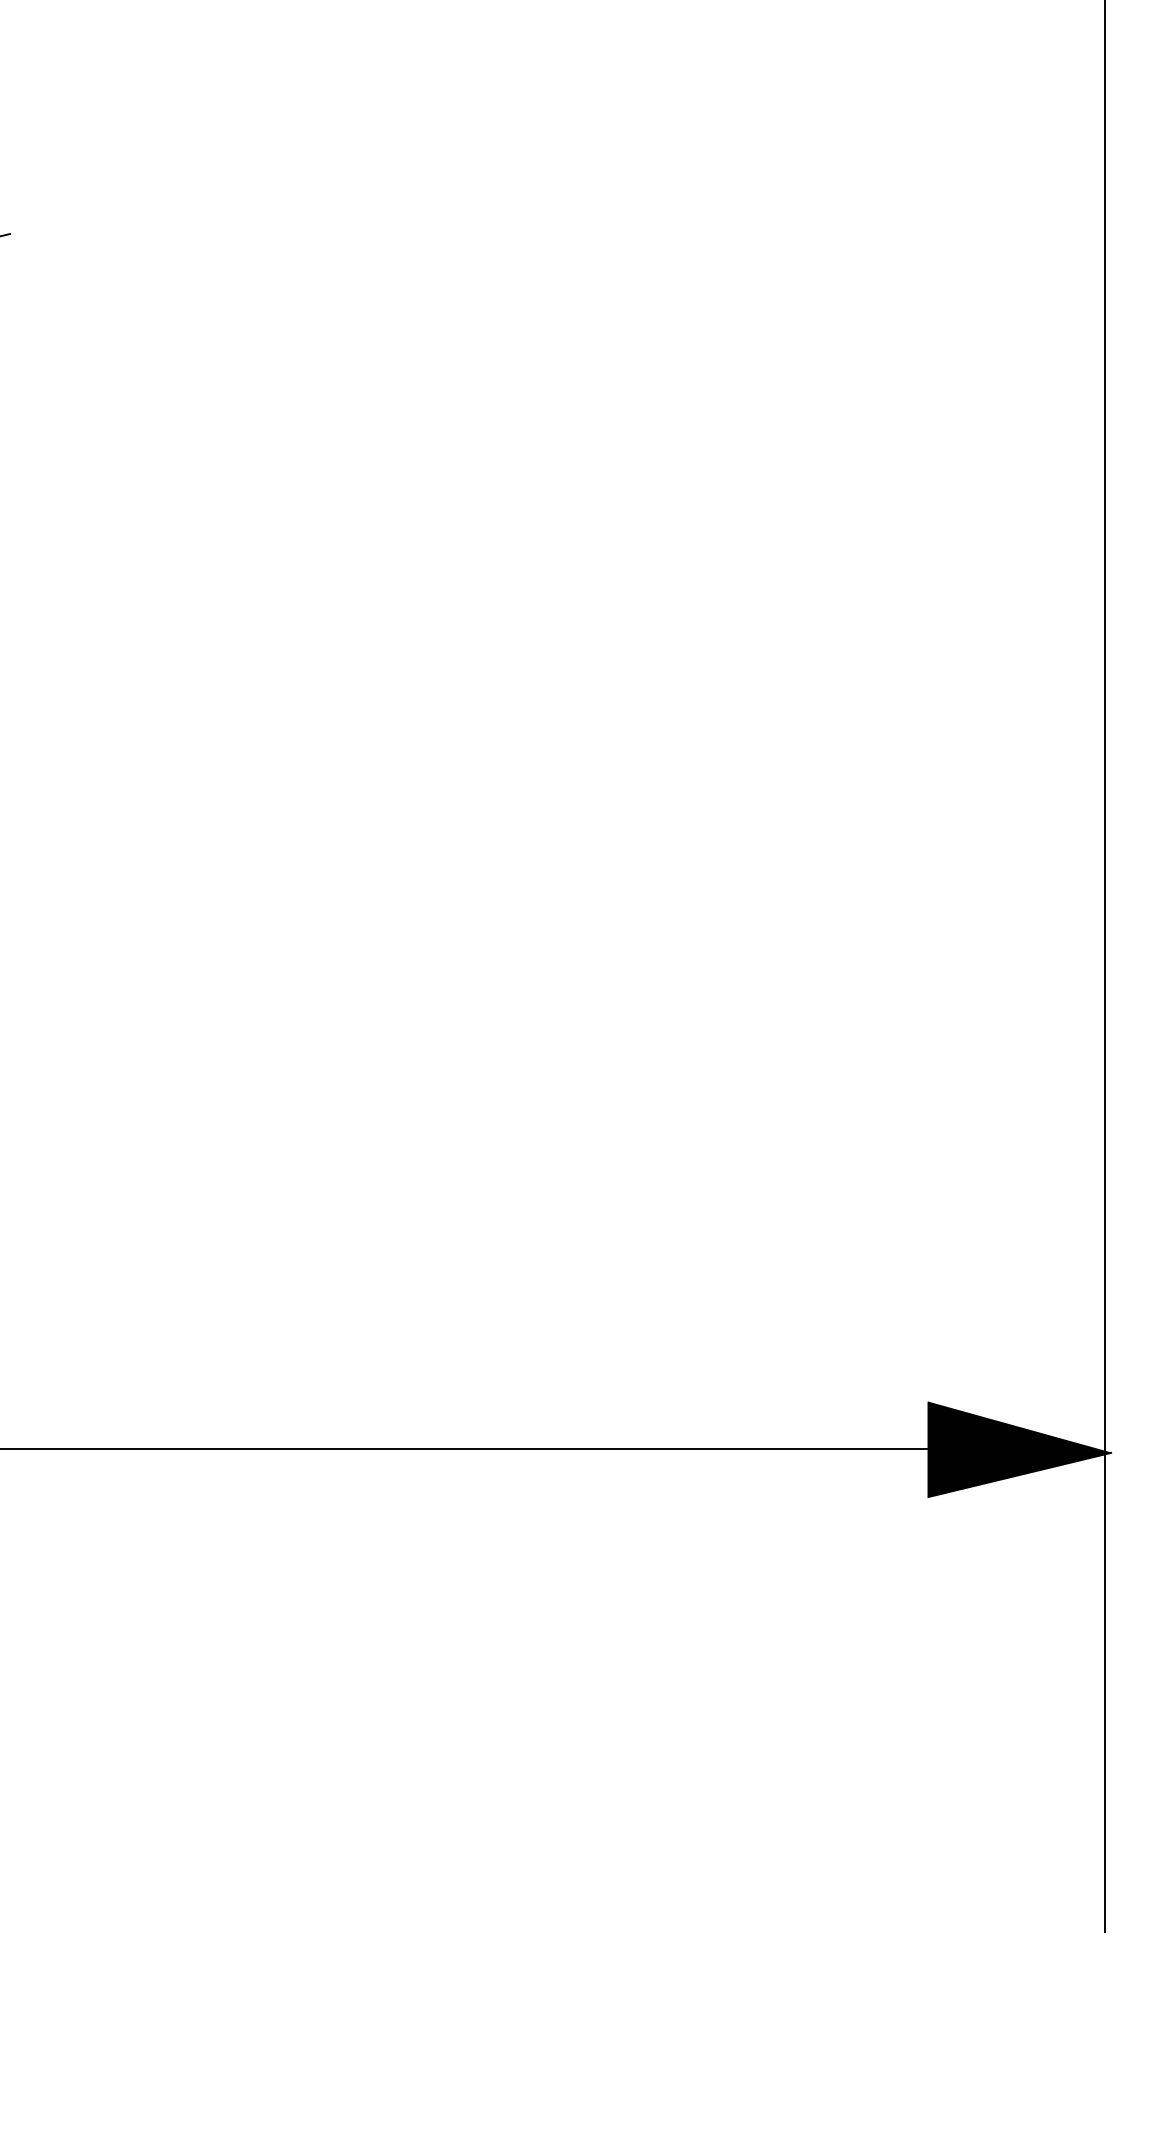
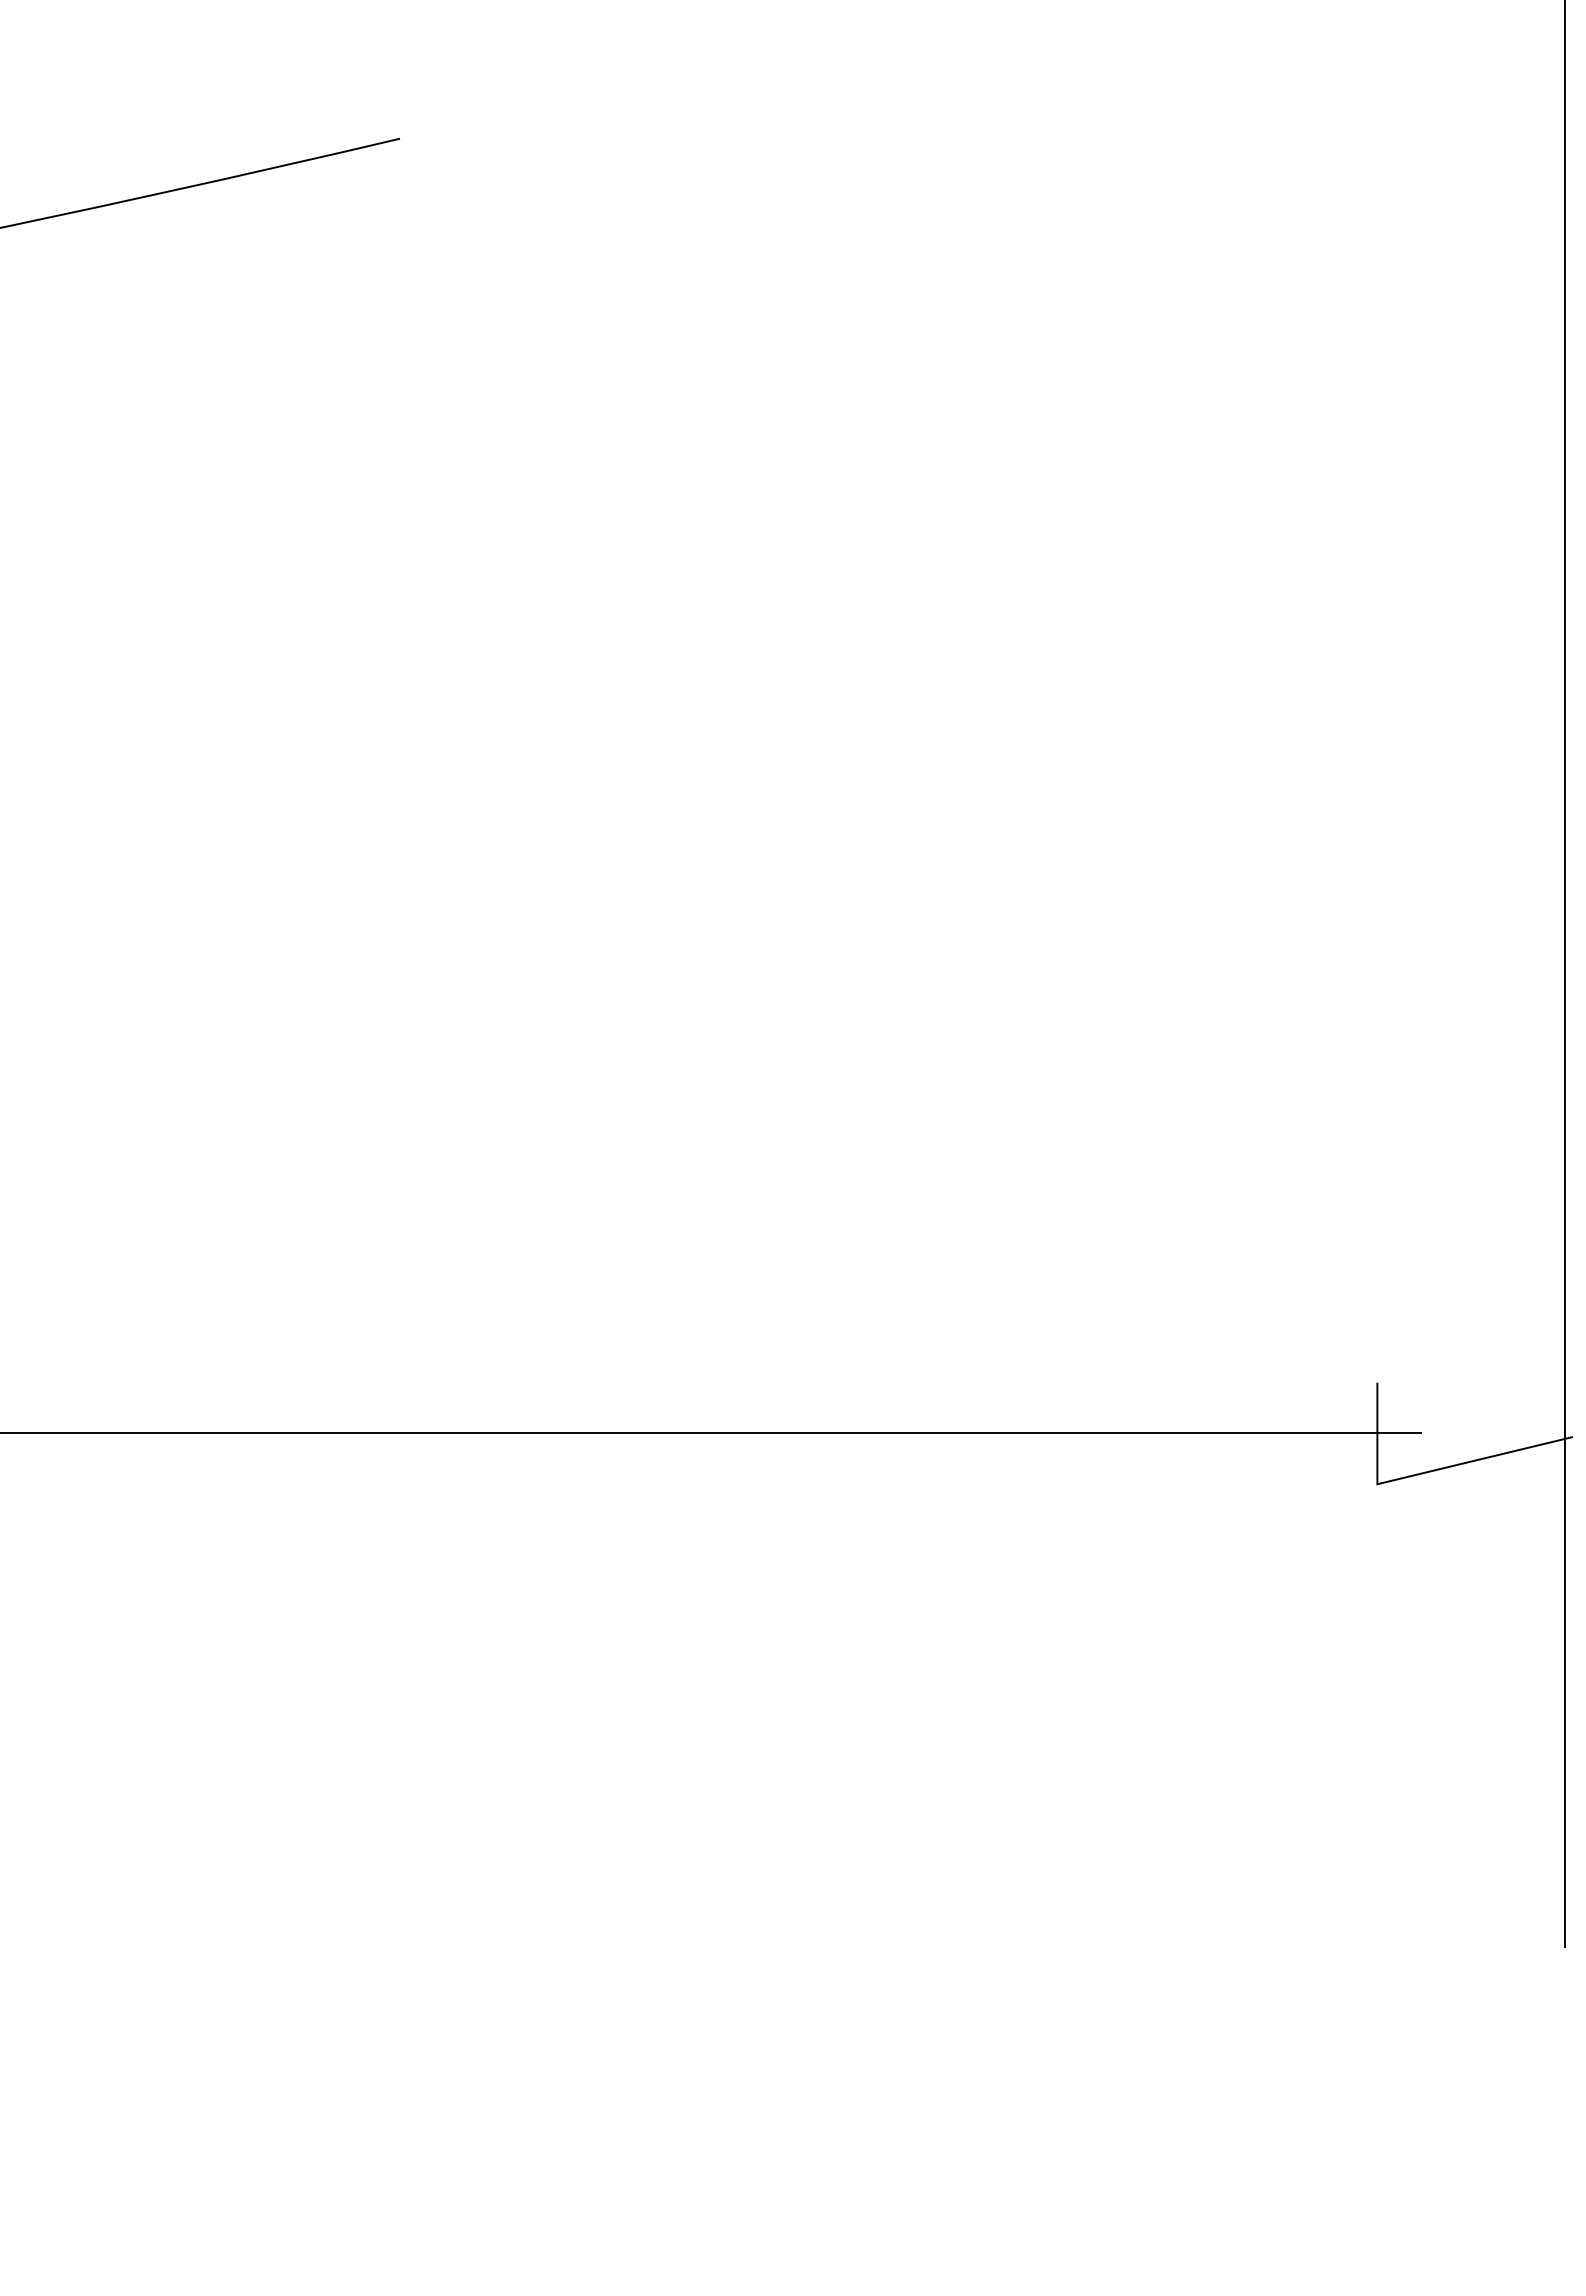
fill: (1019, 1449) -> (1474, 1433), removed

